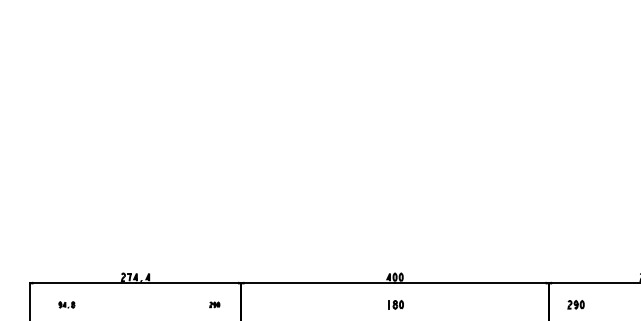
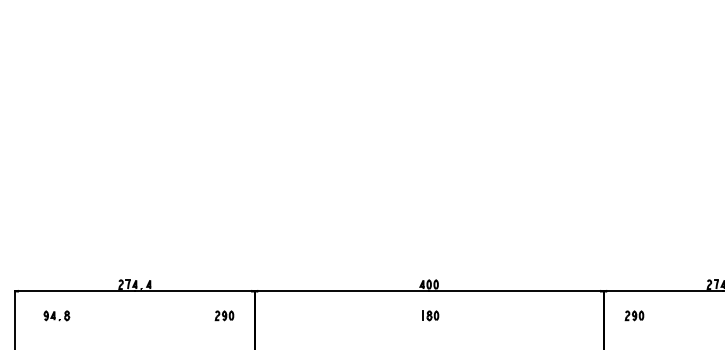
part: (66, 304) -> (56, 315), size x1.43
part: (214, 304) -> (224, 315), size x1.67

